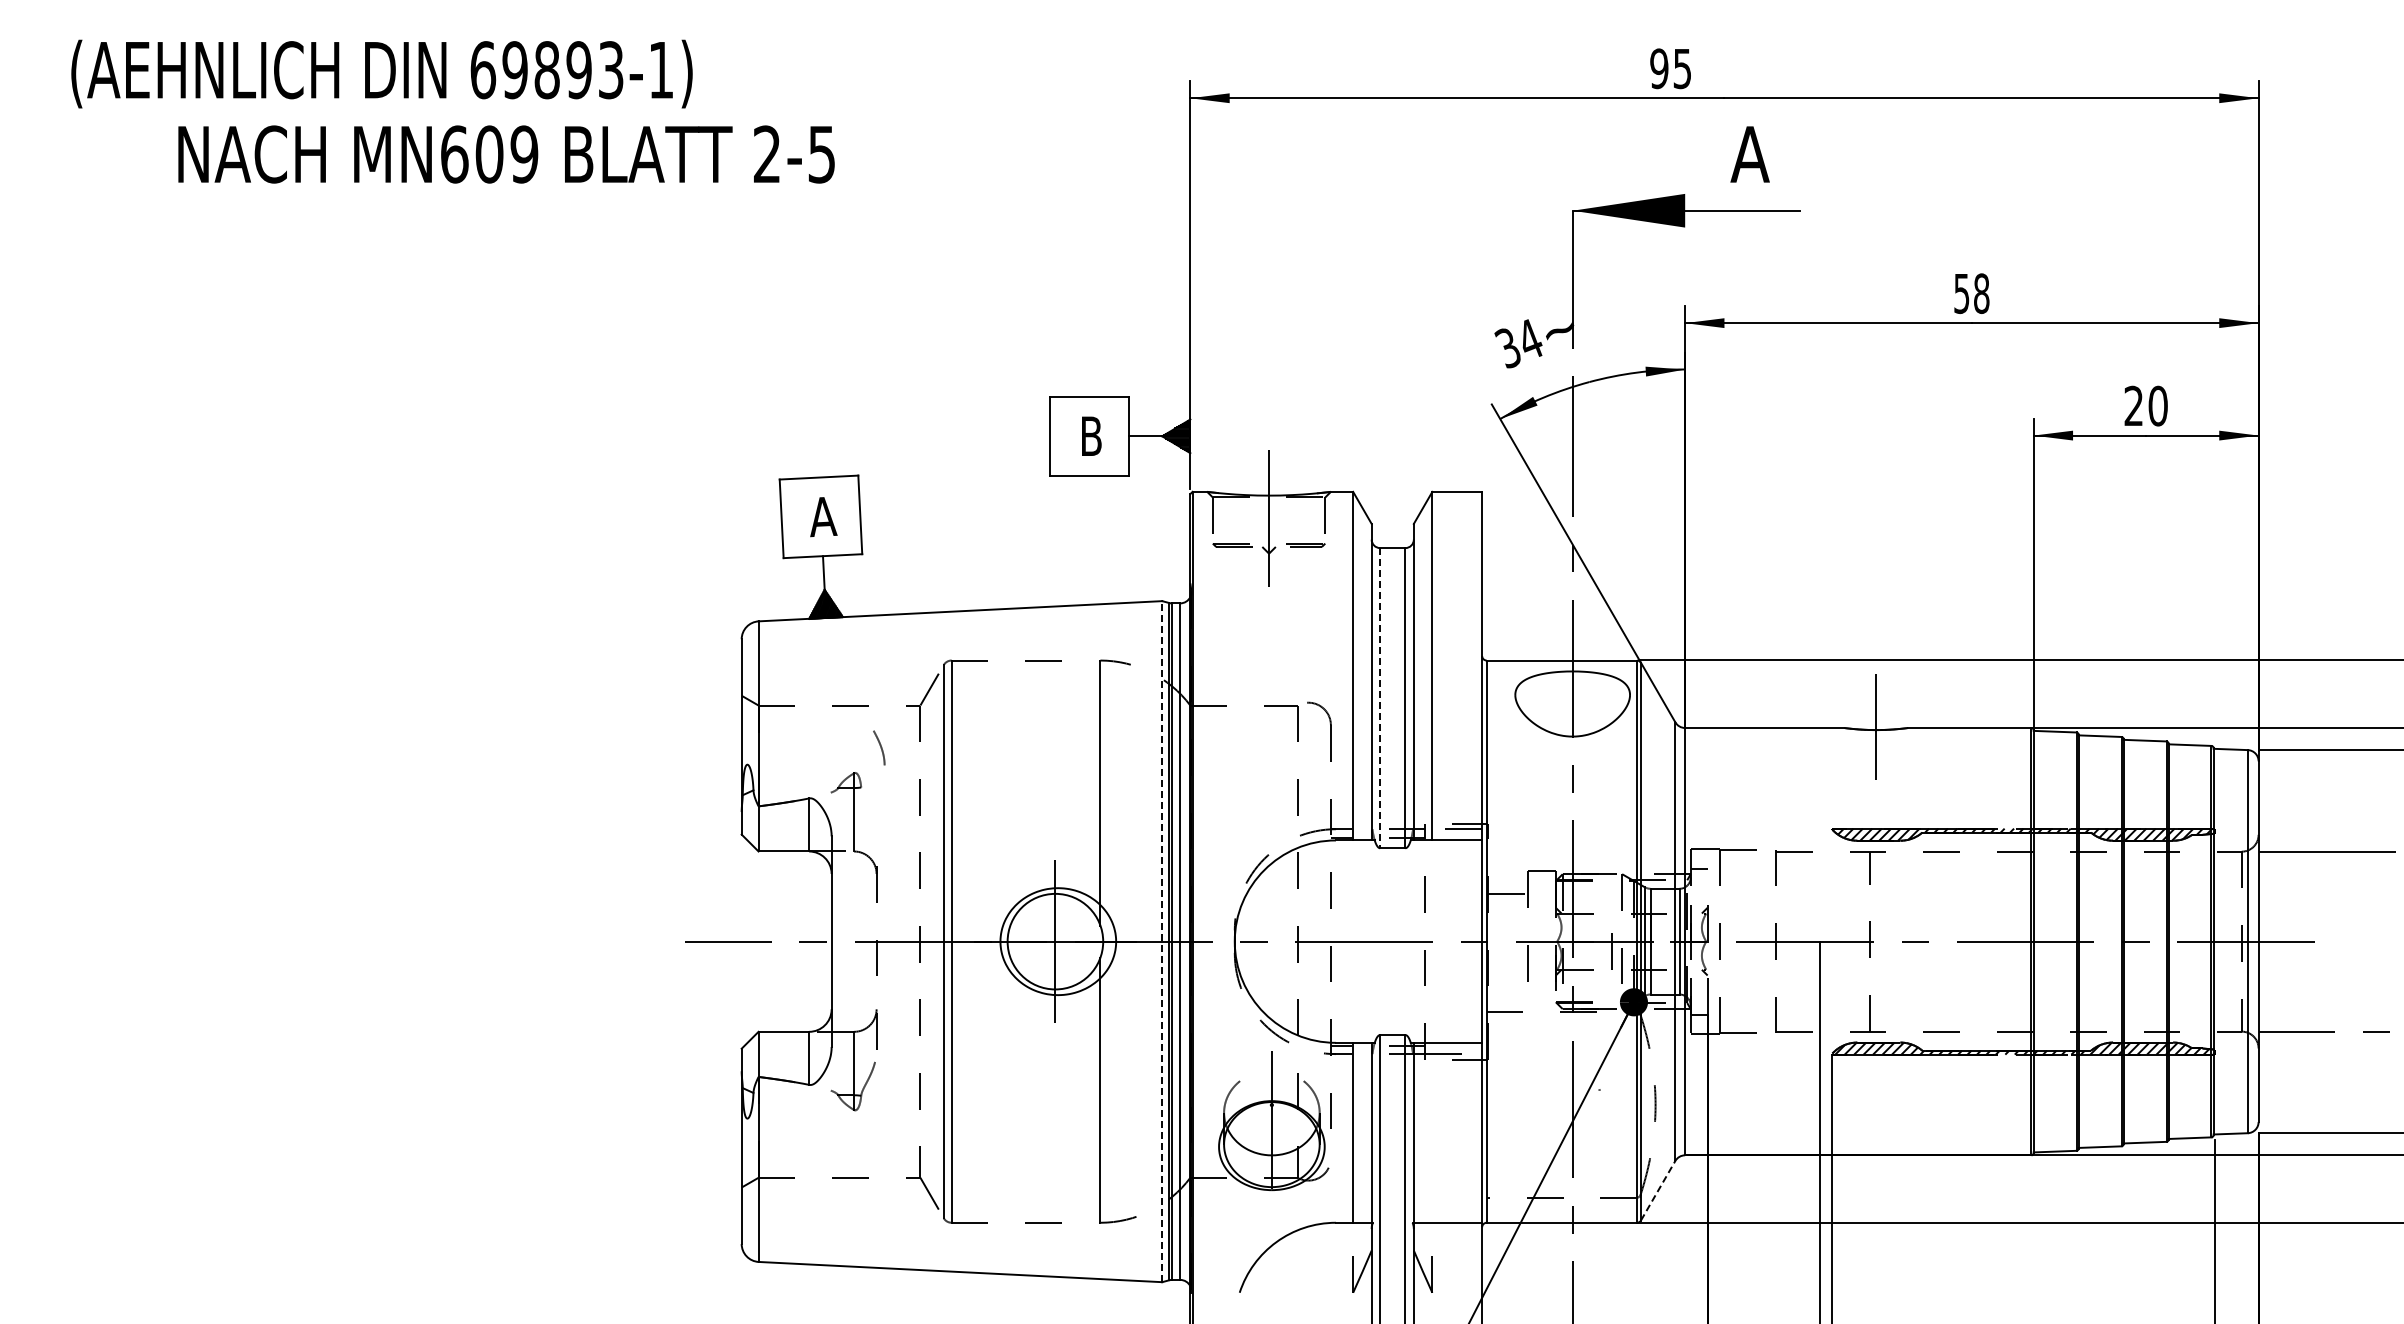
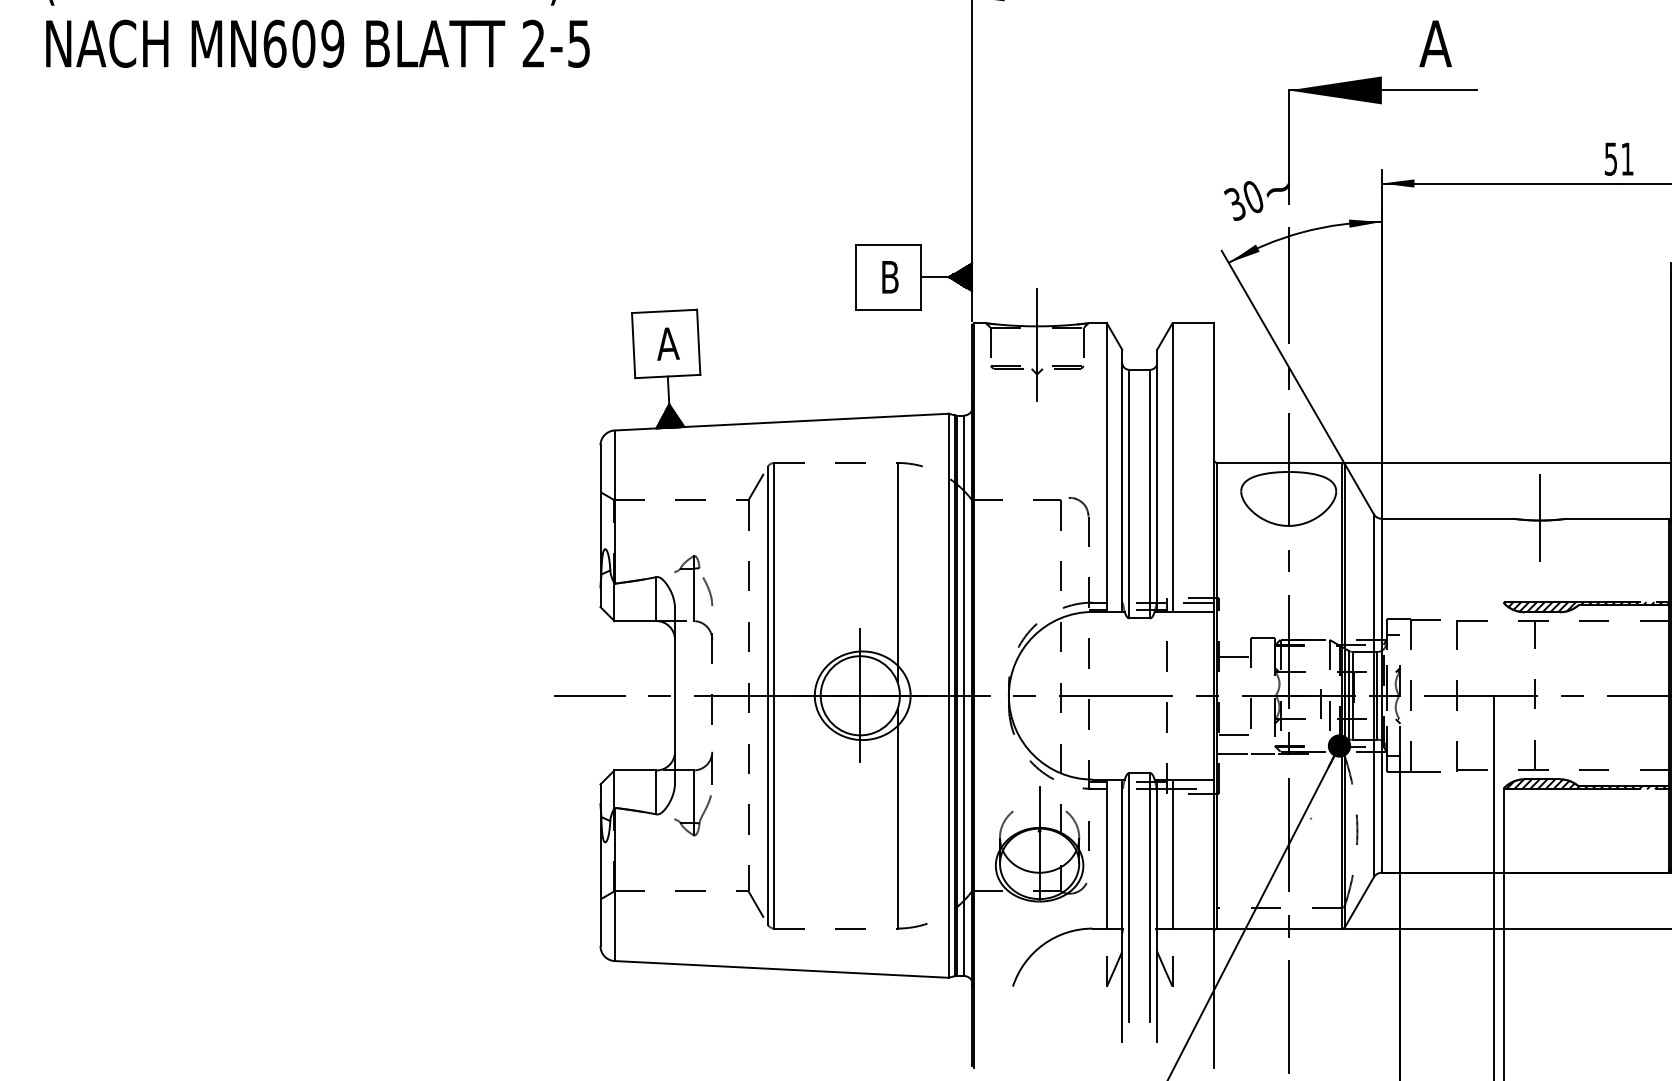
text: (506, 154) -> (317, 43), moved
text: (1981, 293) -> (1627, 158), 58 -> 51
text: (1530, 338) -> (1253, 196), 34 -> 30
line: (1380, 698) -> (1129, 494), dashed -> solid
curve: (880, 747) -> (708, 591), moved
line: (1162, 941) -> (949, 695), dashed -> solid
line: (1507, 988) -> (1234, 734), added
line: (1541, 1011) -> (1262, 753), added
line: (1432, 1132) -> (1172, 853), added
line: (1658, 1190) -> (1359, 901), dashed -> solid

